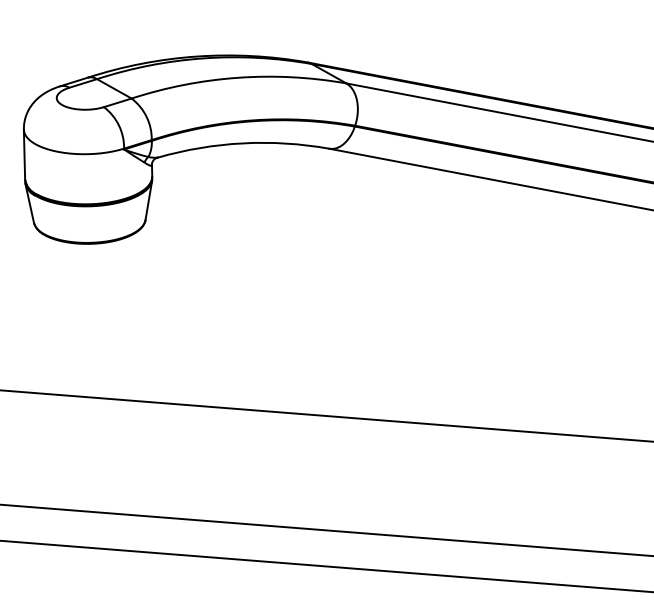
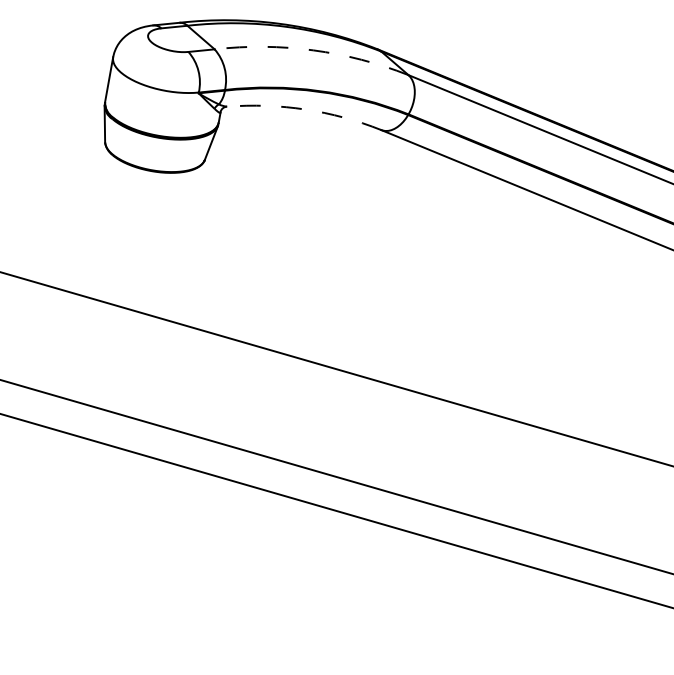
arc: (238, 77) -> (313, 50), solid -> dashed
arc: (242, 143) -> (305, 109), solid -> dashed

